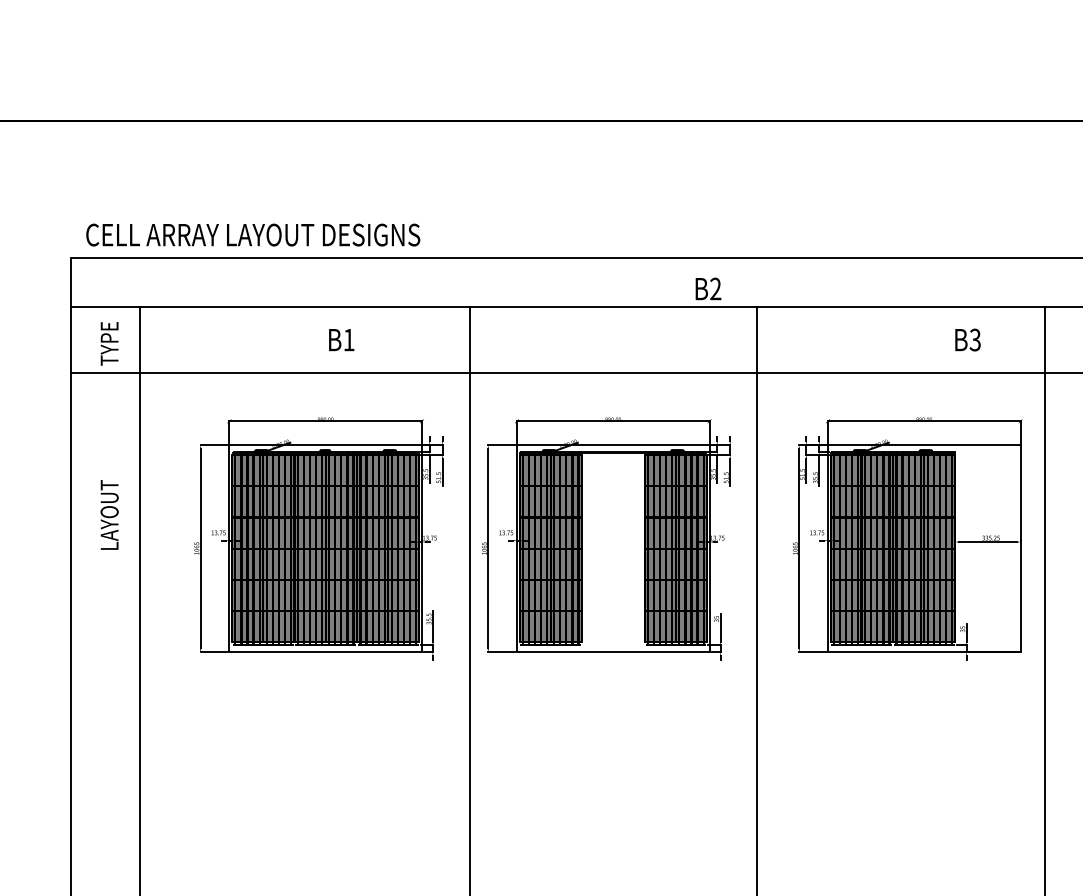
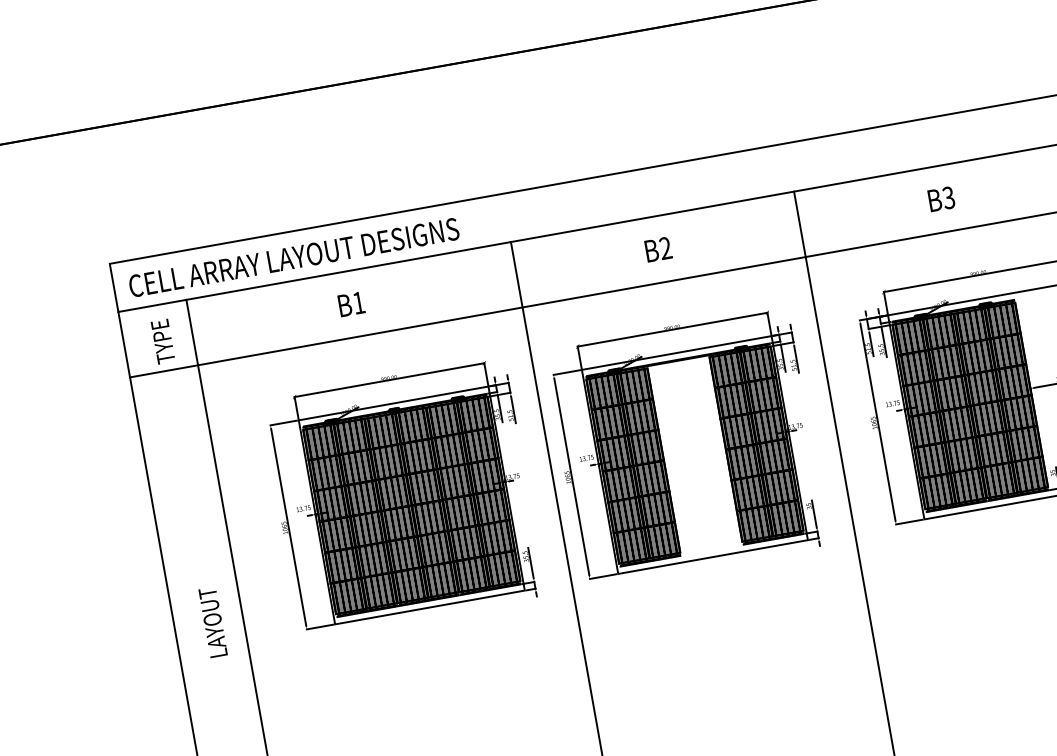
text: (253, 234) -> (294, 257), moved
text: (708, 288) -> (658, 249), moved
text: (967, 339) -> (941, 198), moved
text: (341, 340) -> (351, 304), moved
text: (109, 514) -> (212, 621), moved

